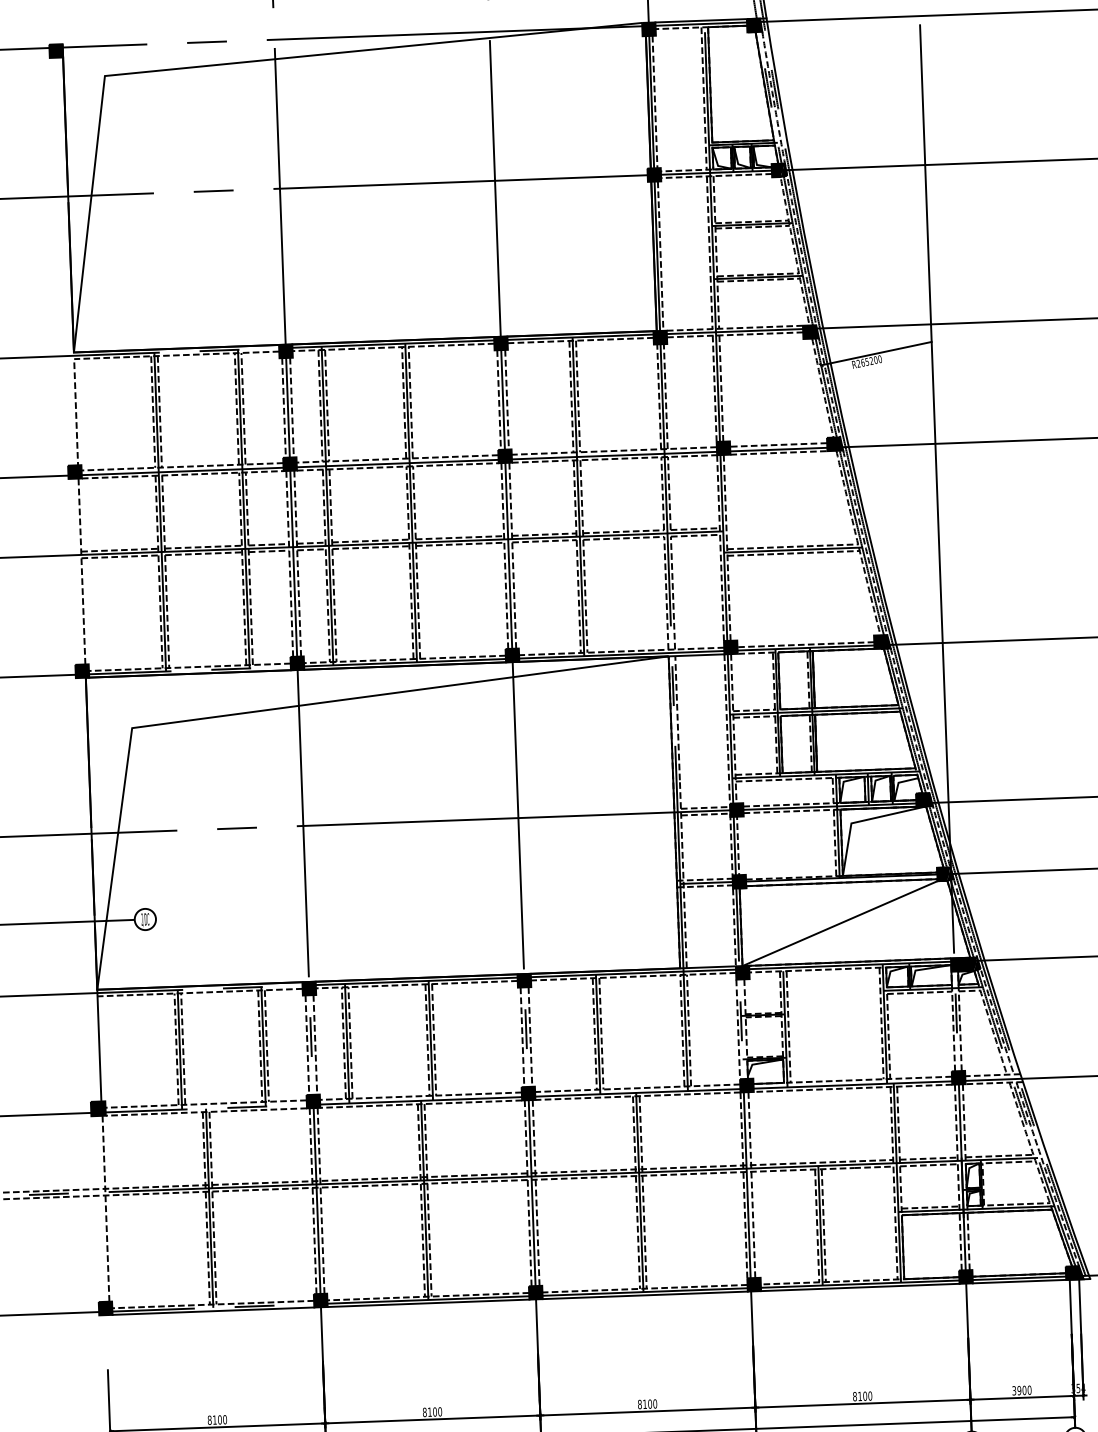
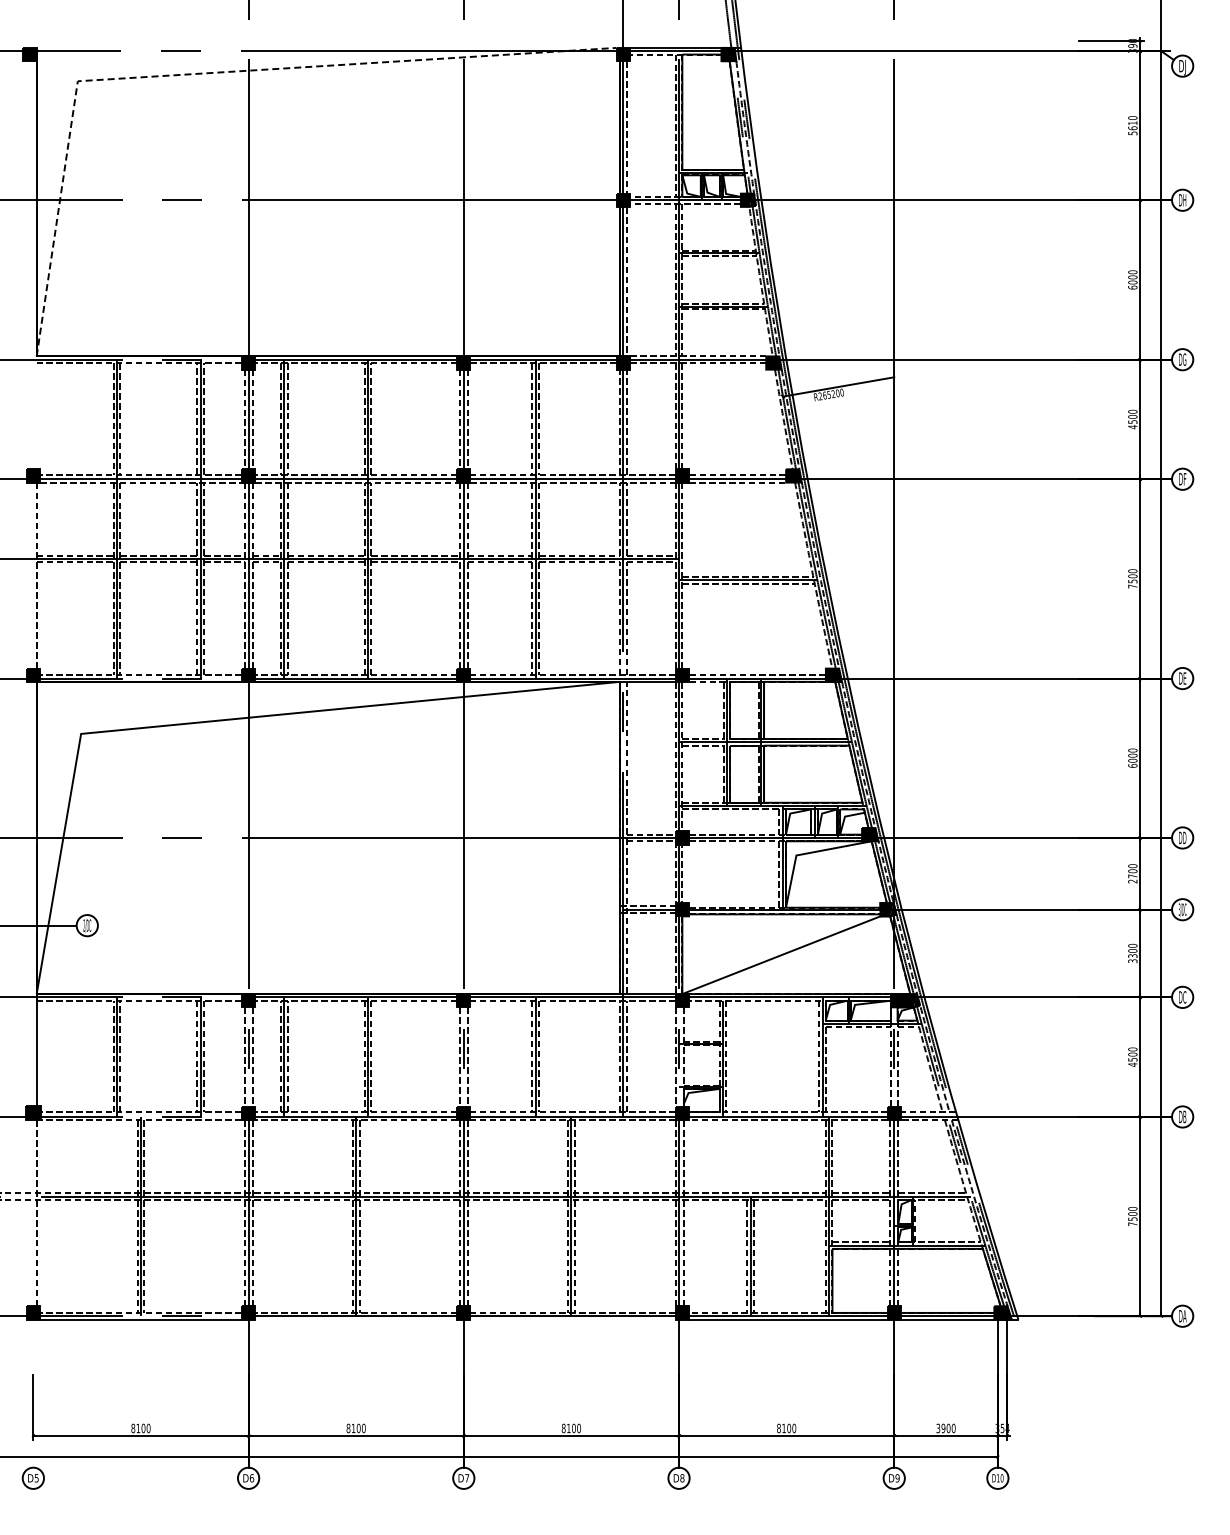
line: (234, 63) -> (207, 73), solid -> dashed
line: (75, 413) -> (36, 417), removed
line: (644, 1295) -> (572, 1319), removed
line: (428, 1303) -> (356, 1319), removed

